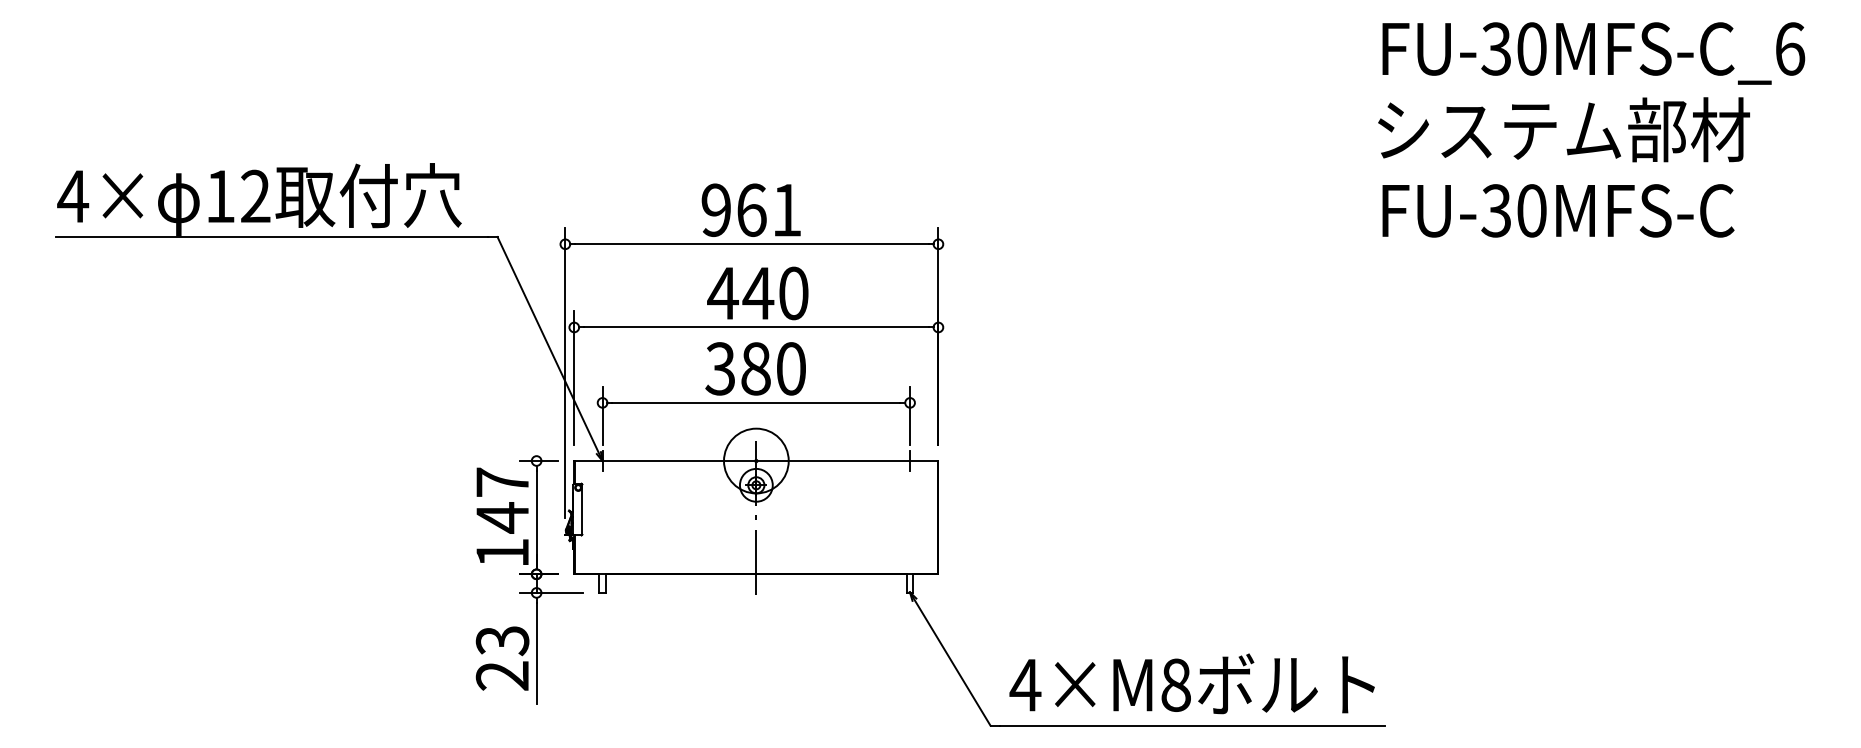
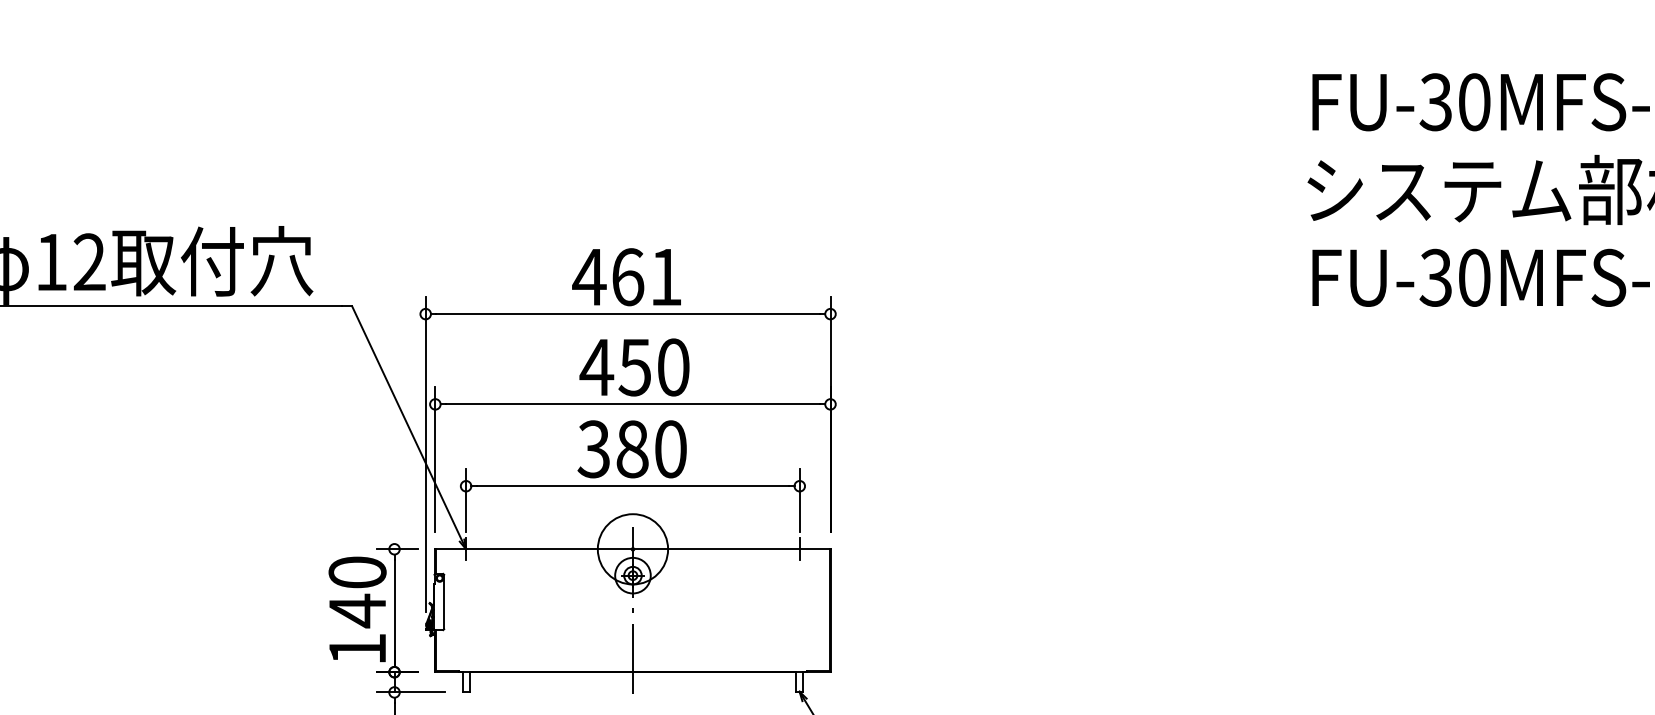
text: (716, 209) -> (589, 276), 961 -> 461
text: (758, 293) -> (635, 367), 440 -> 450
text: (502, 481) -> (357, 571), 147 -> 140

